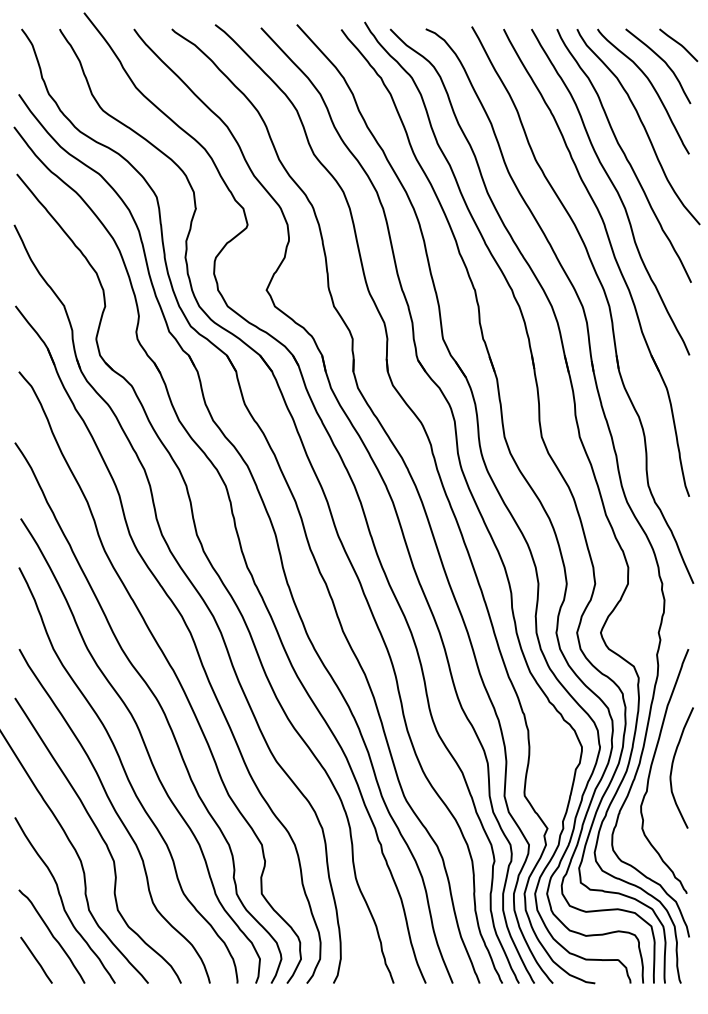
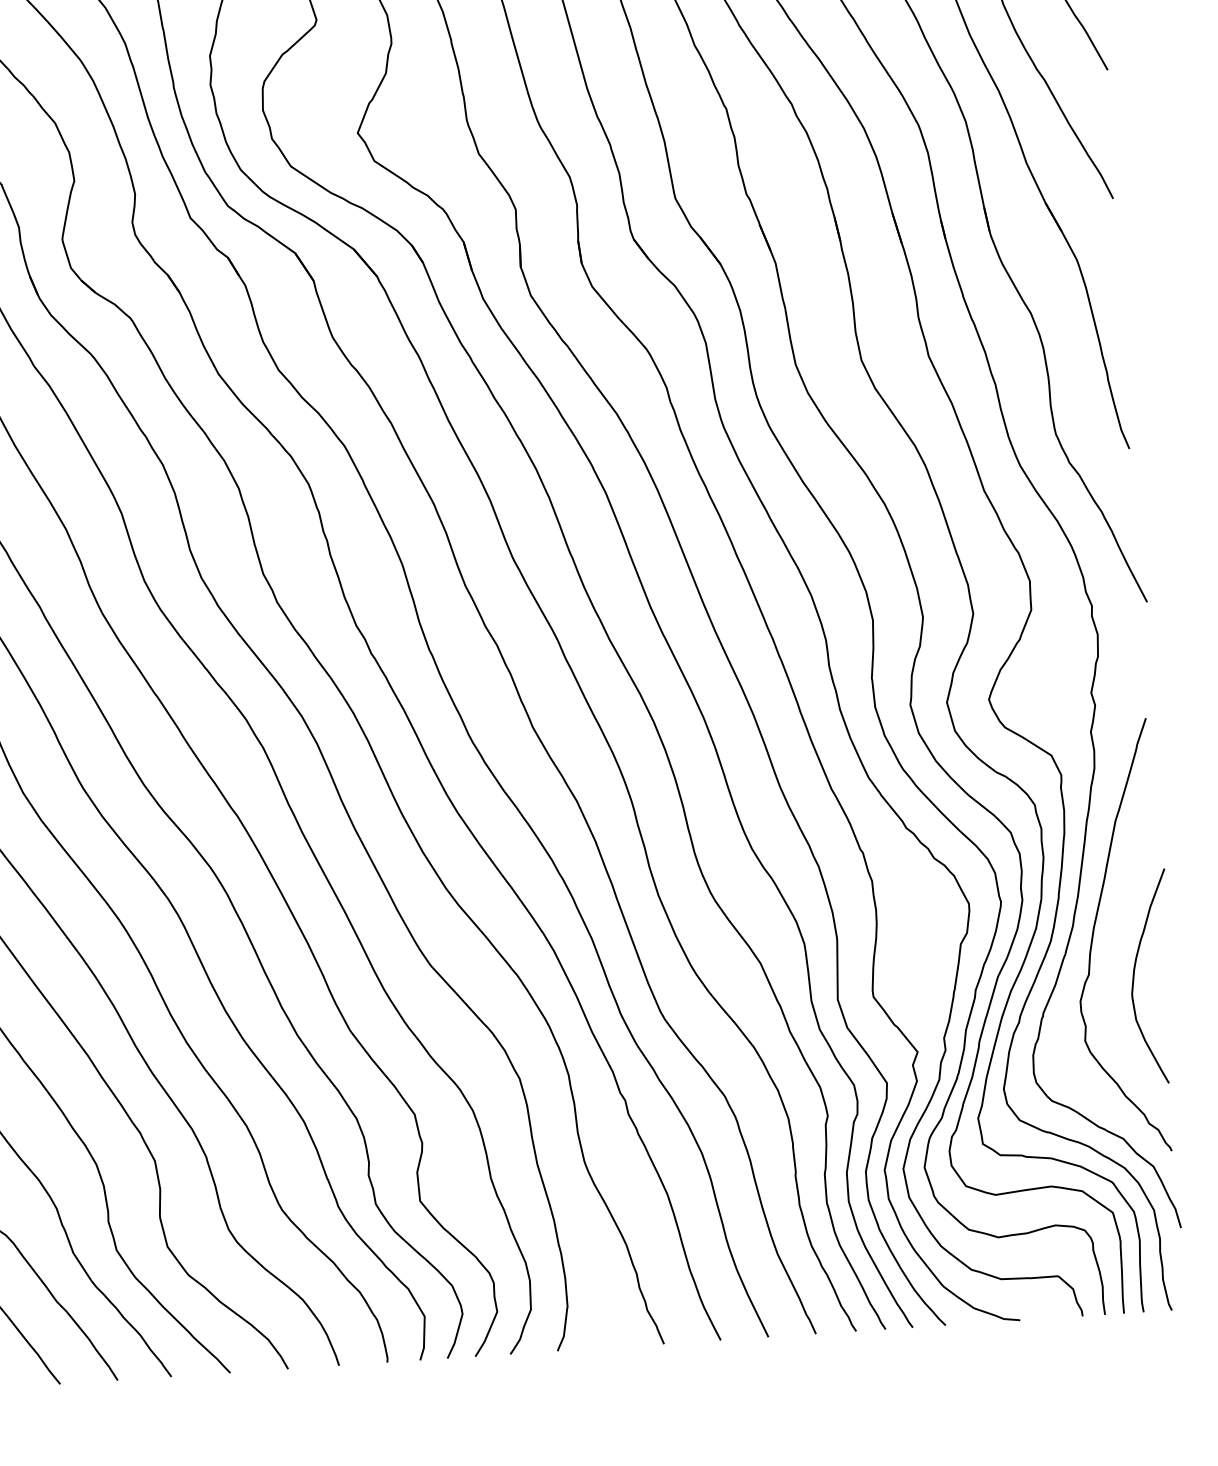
curve: (673, 765) -> (1136, 973), moved

